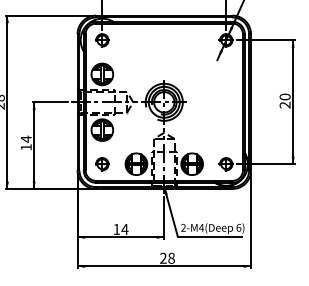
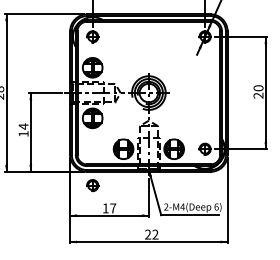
part: (102, 164) -> (92, 185), moved
text: (124, 229) -> (112, 208), 14 -> 17
text: (171, 257) -> (155, 233), 28 -> 22

